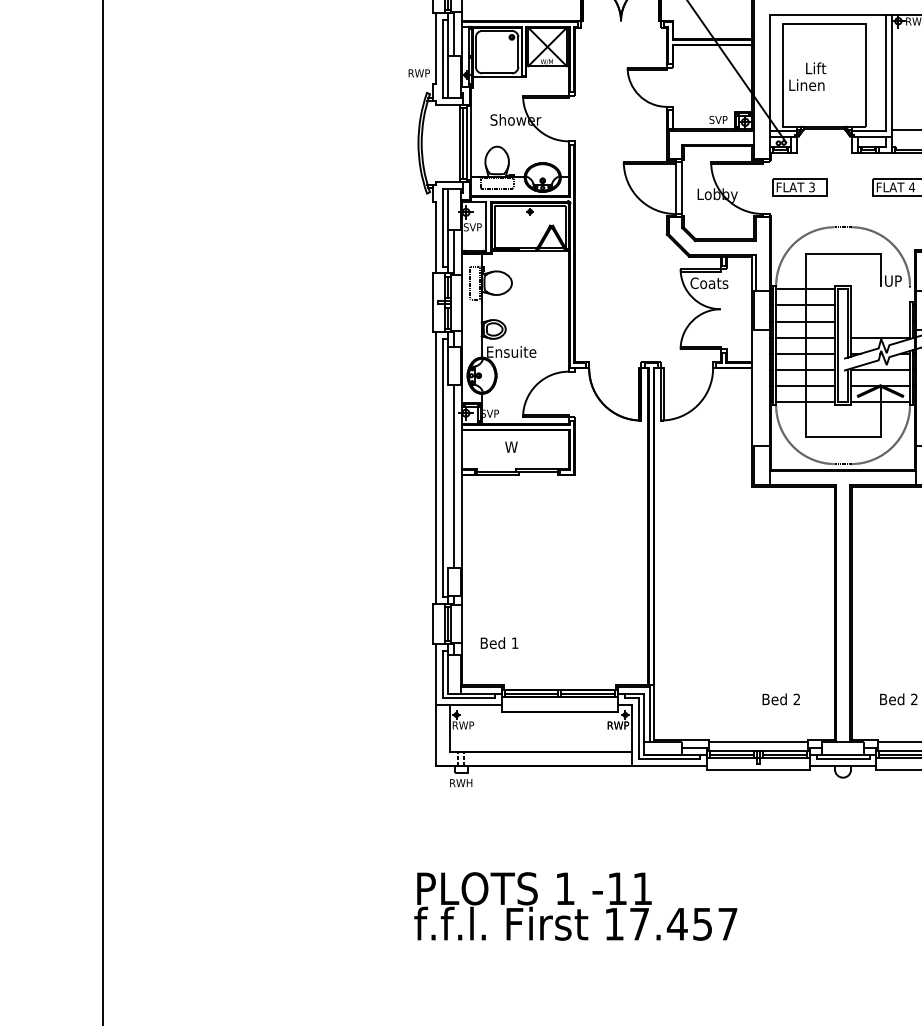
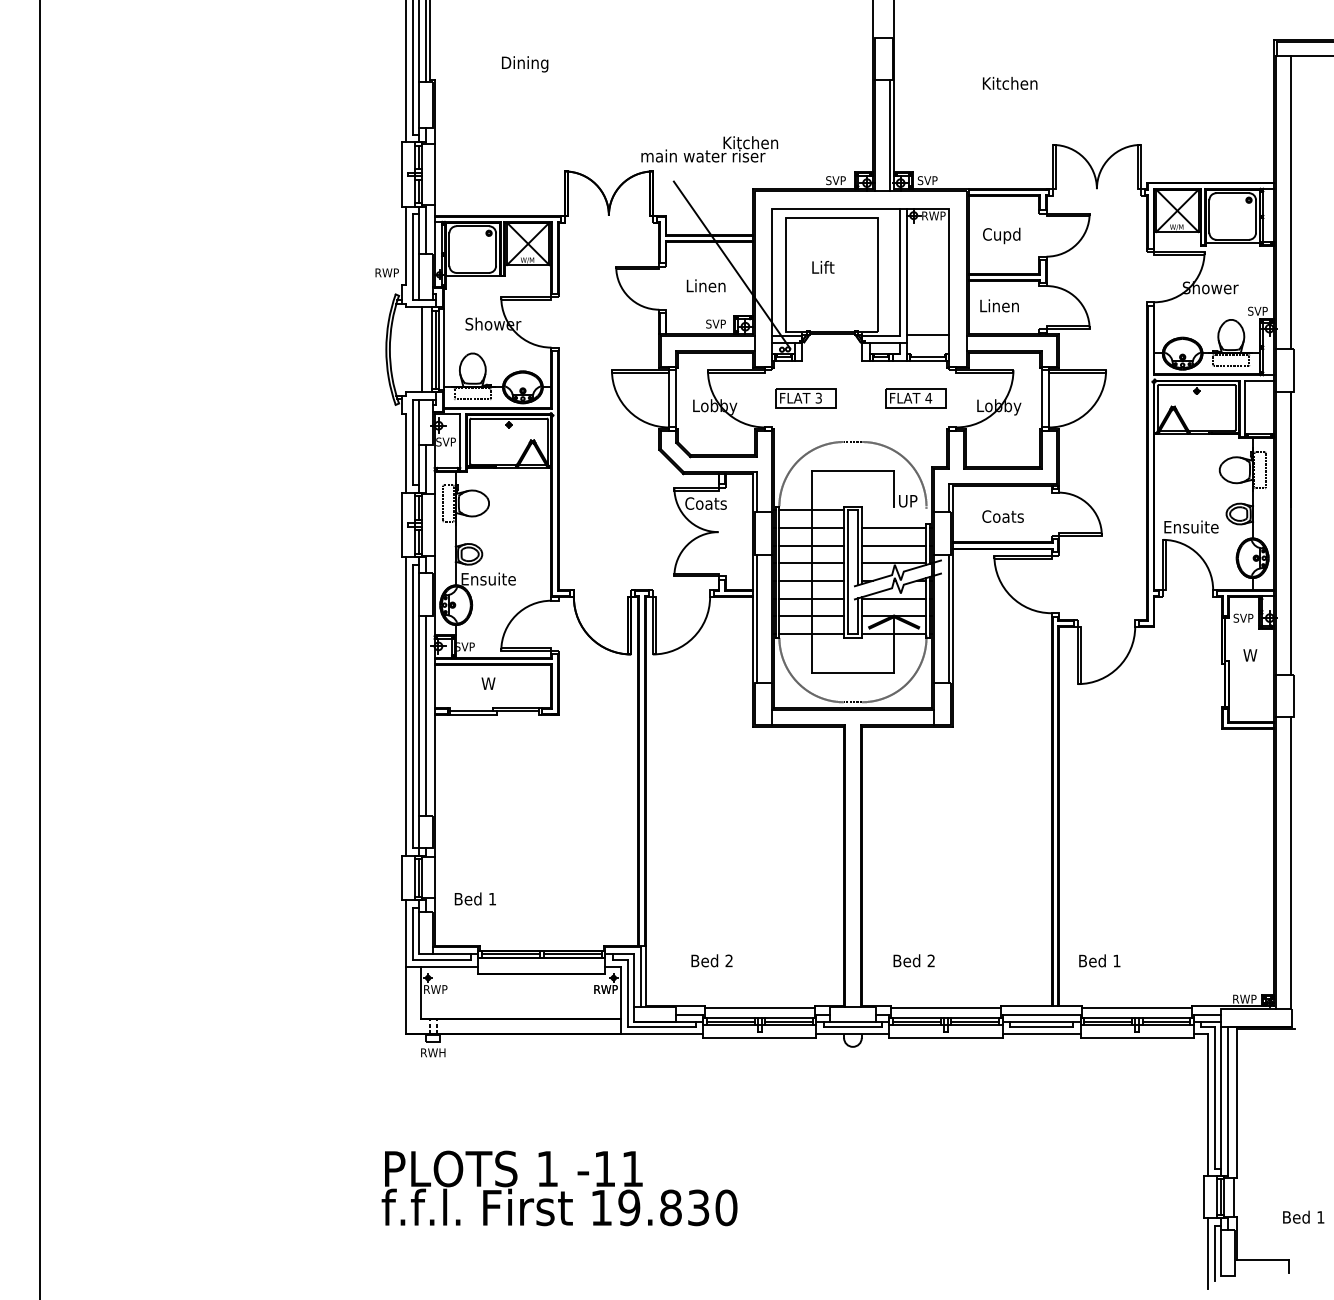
text: (806, 84) -> (705, 285), moved
line: (450, 143) -> (421, 349), added
line: (879, 305) -> (893, 527), added
line: (879, 321) -> (893, 545), added
line: (756, 387) -> (757, 618), added
line: (447, 476) -> (418, 715), added
text: (780, 699) -> (711, 960), moved
text: (683, 923) -> (677, 1207), 17.457 -> 19.830

